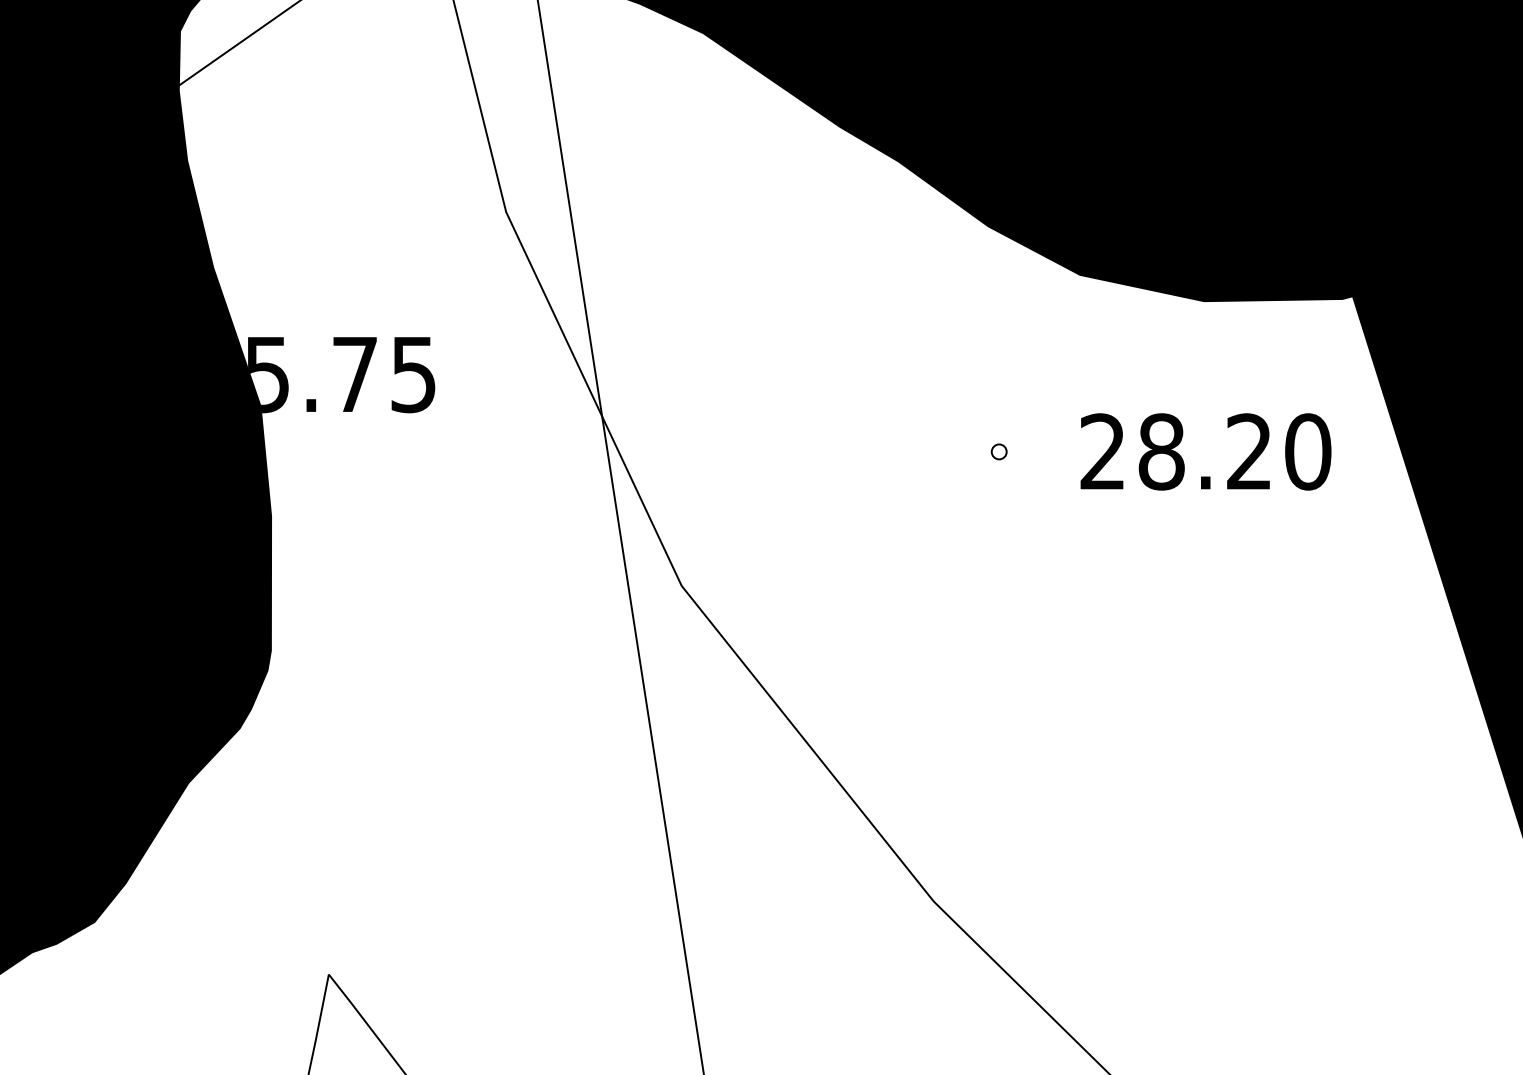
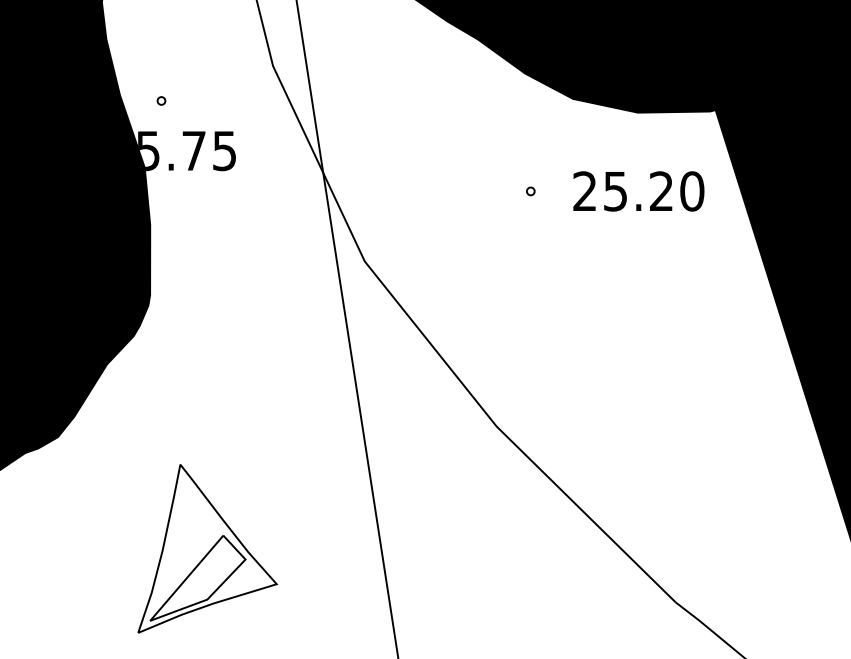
part: (292, 277) -> (161, 100), added
text: (1161, 452) -> (615, 191), 28.20 -> 25.20

